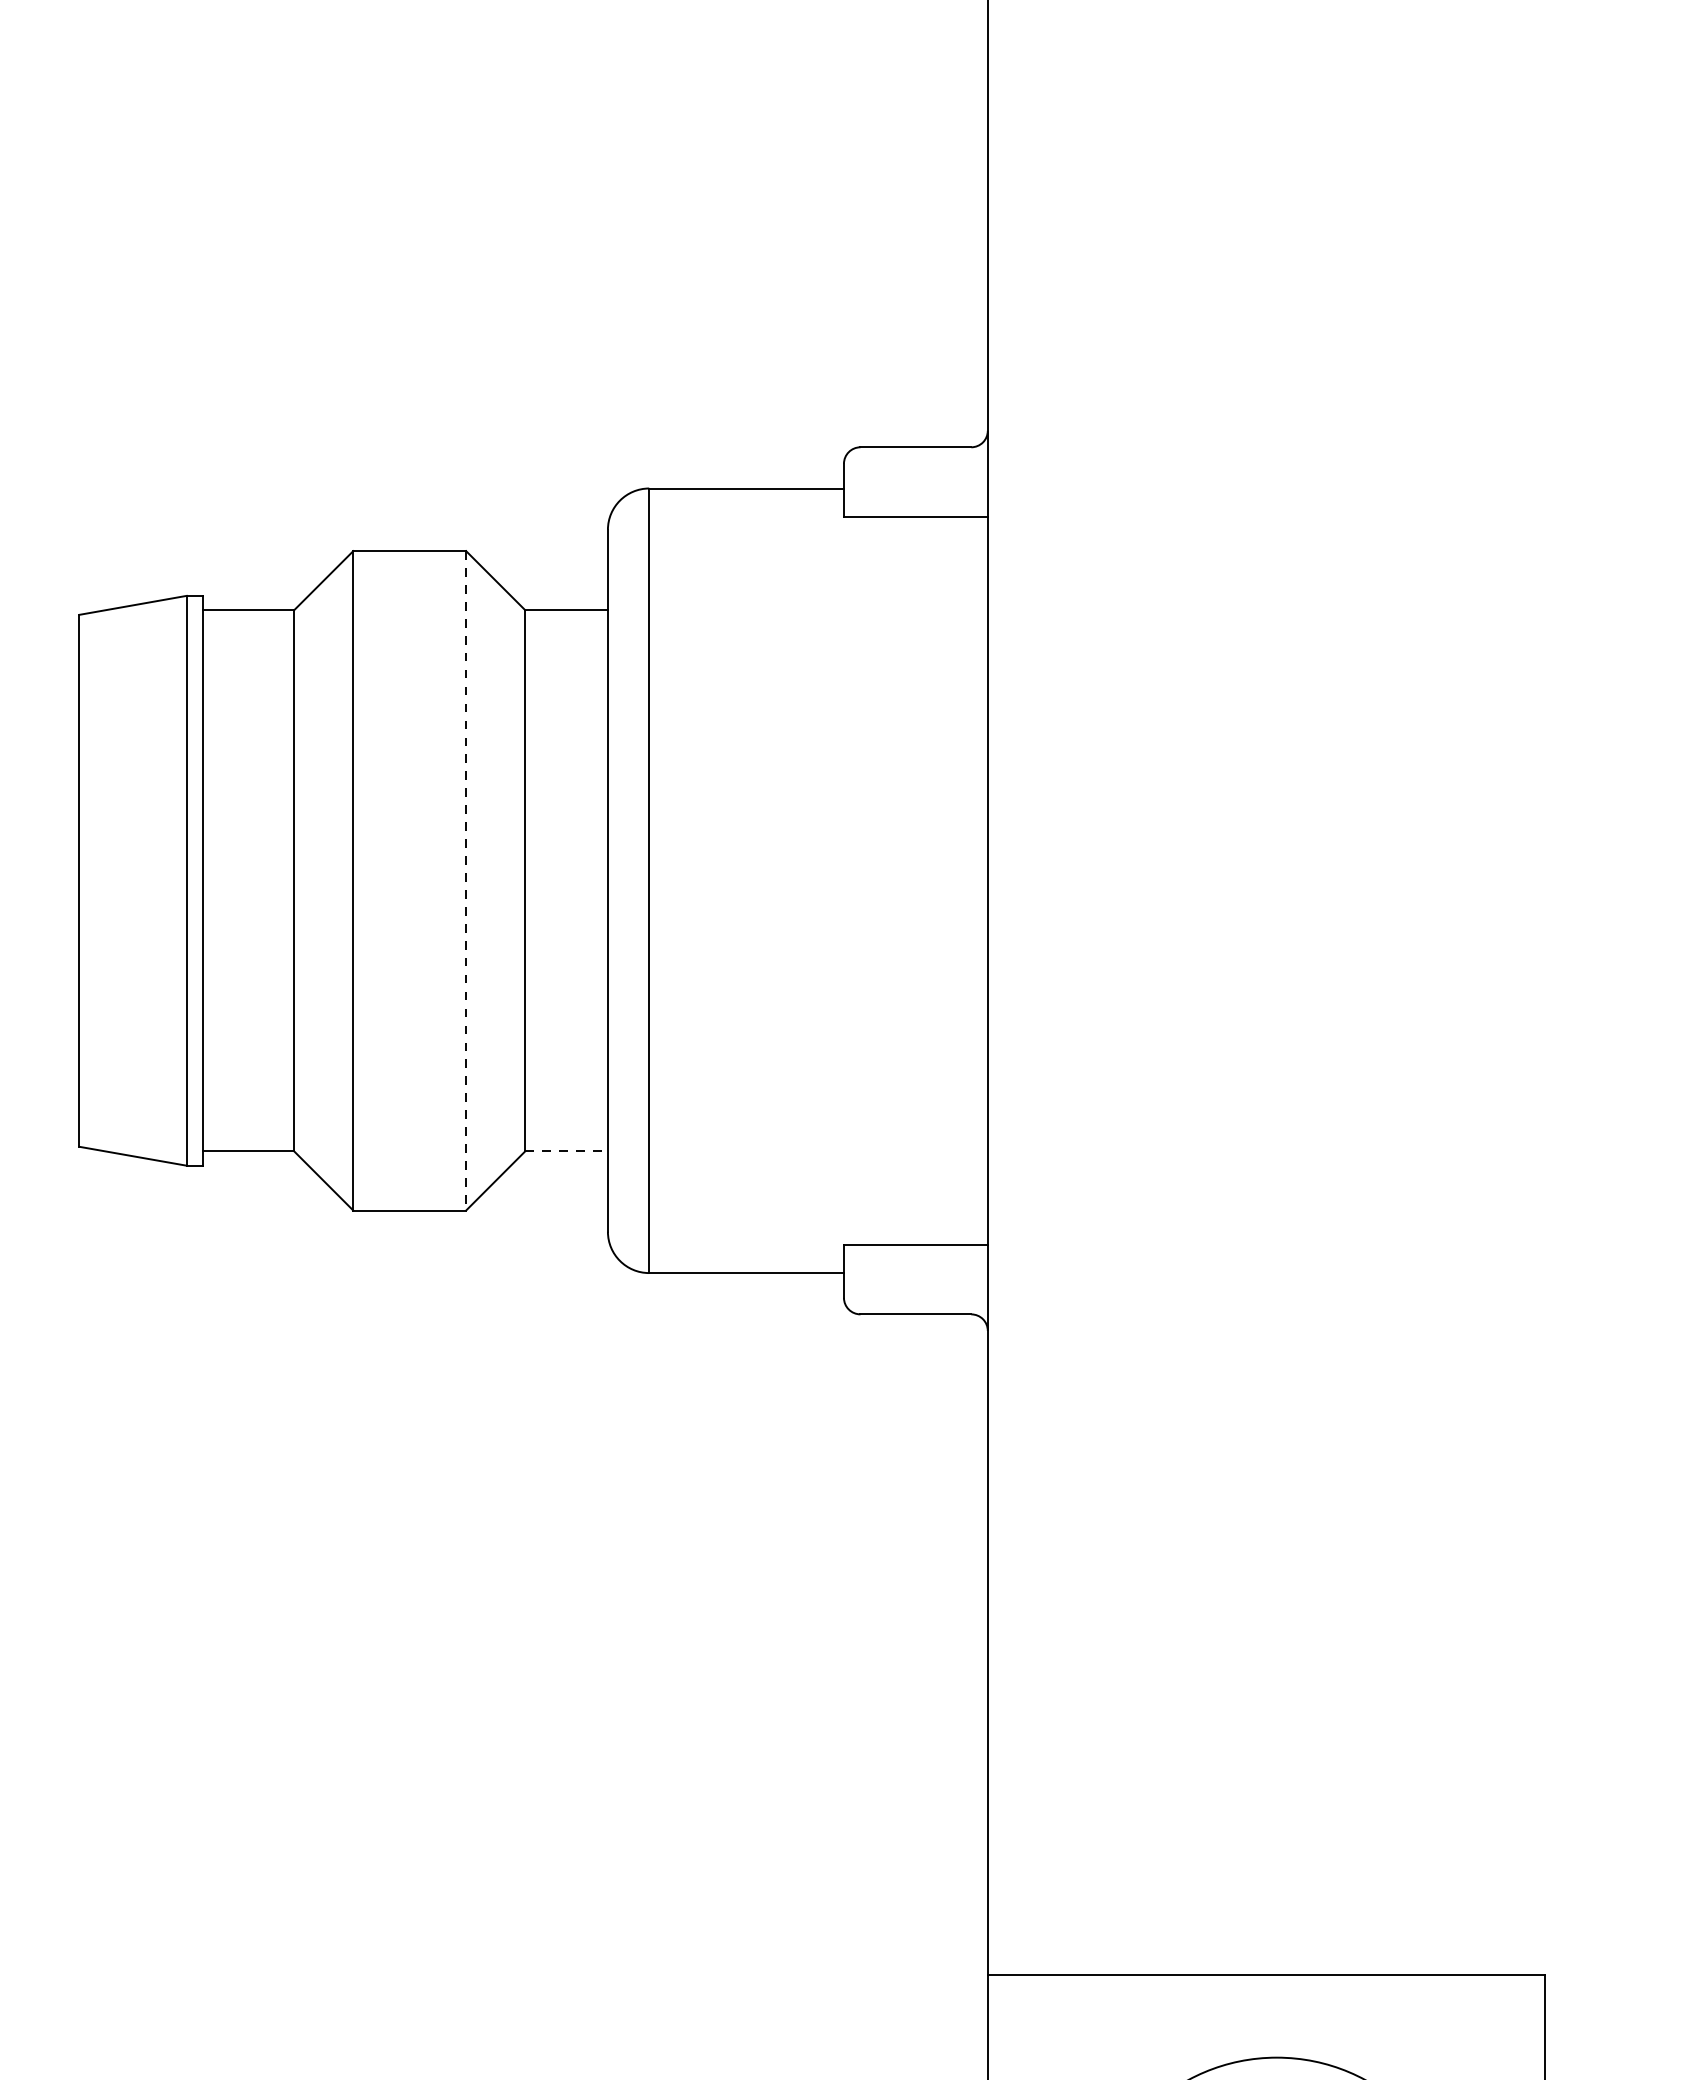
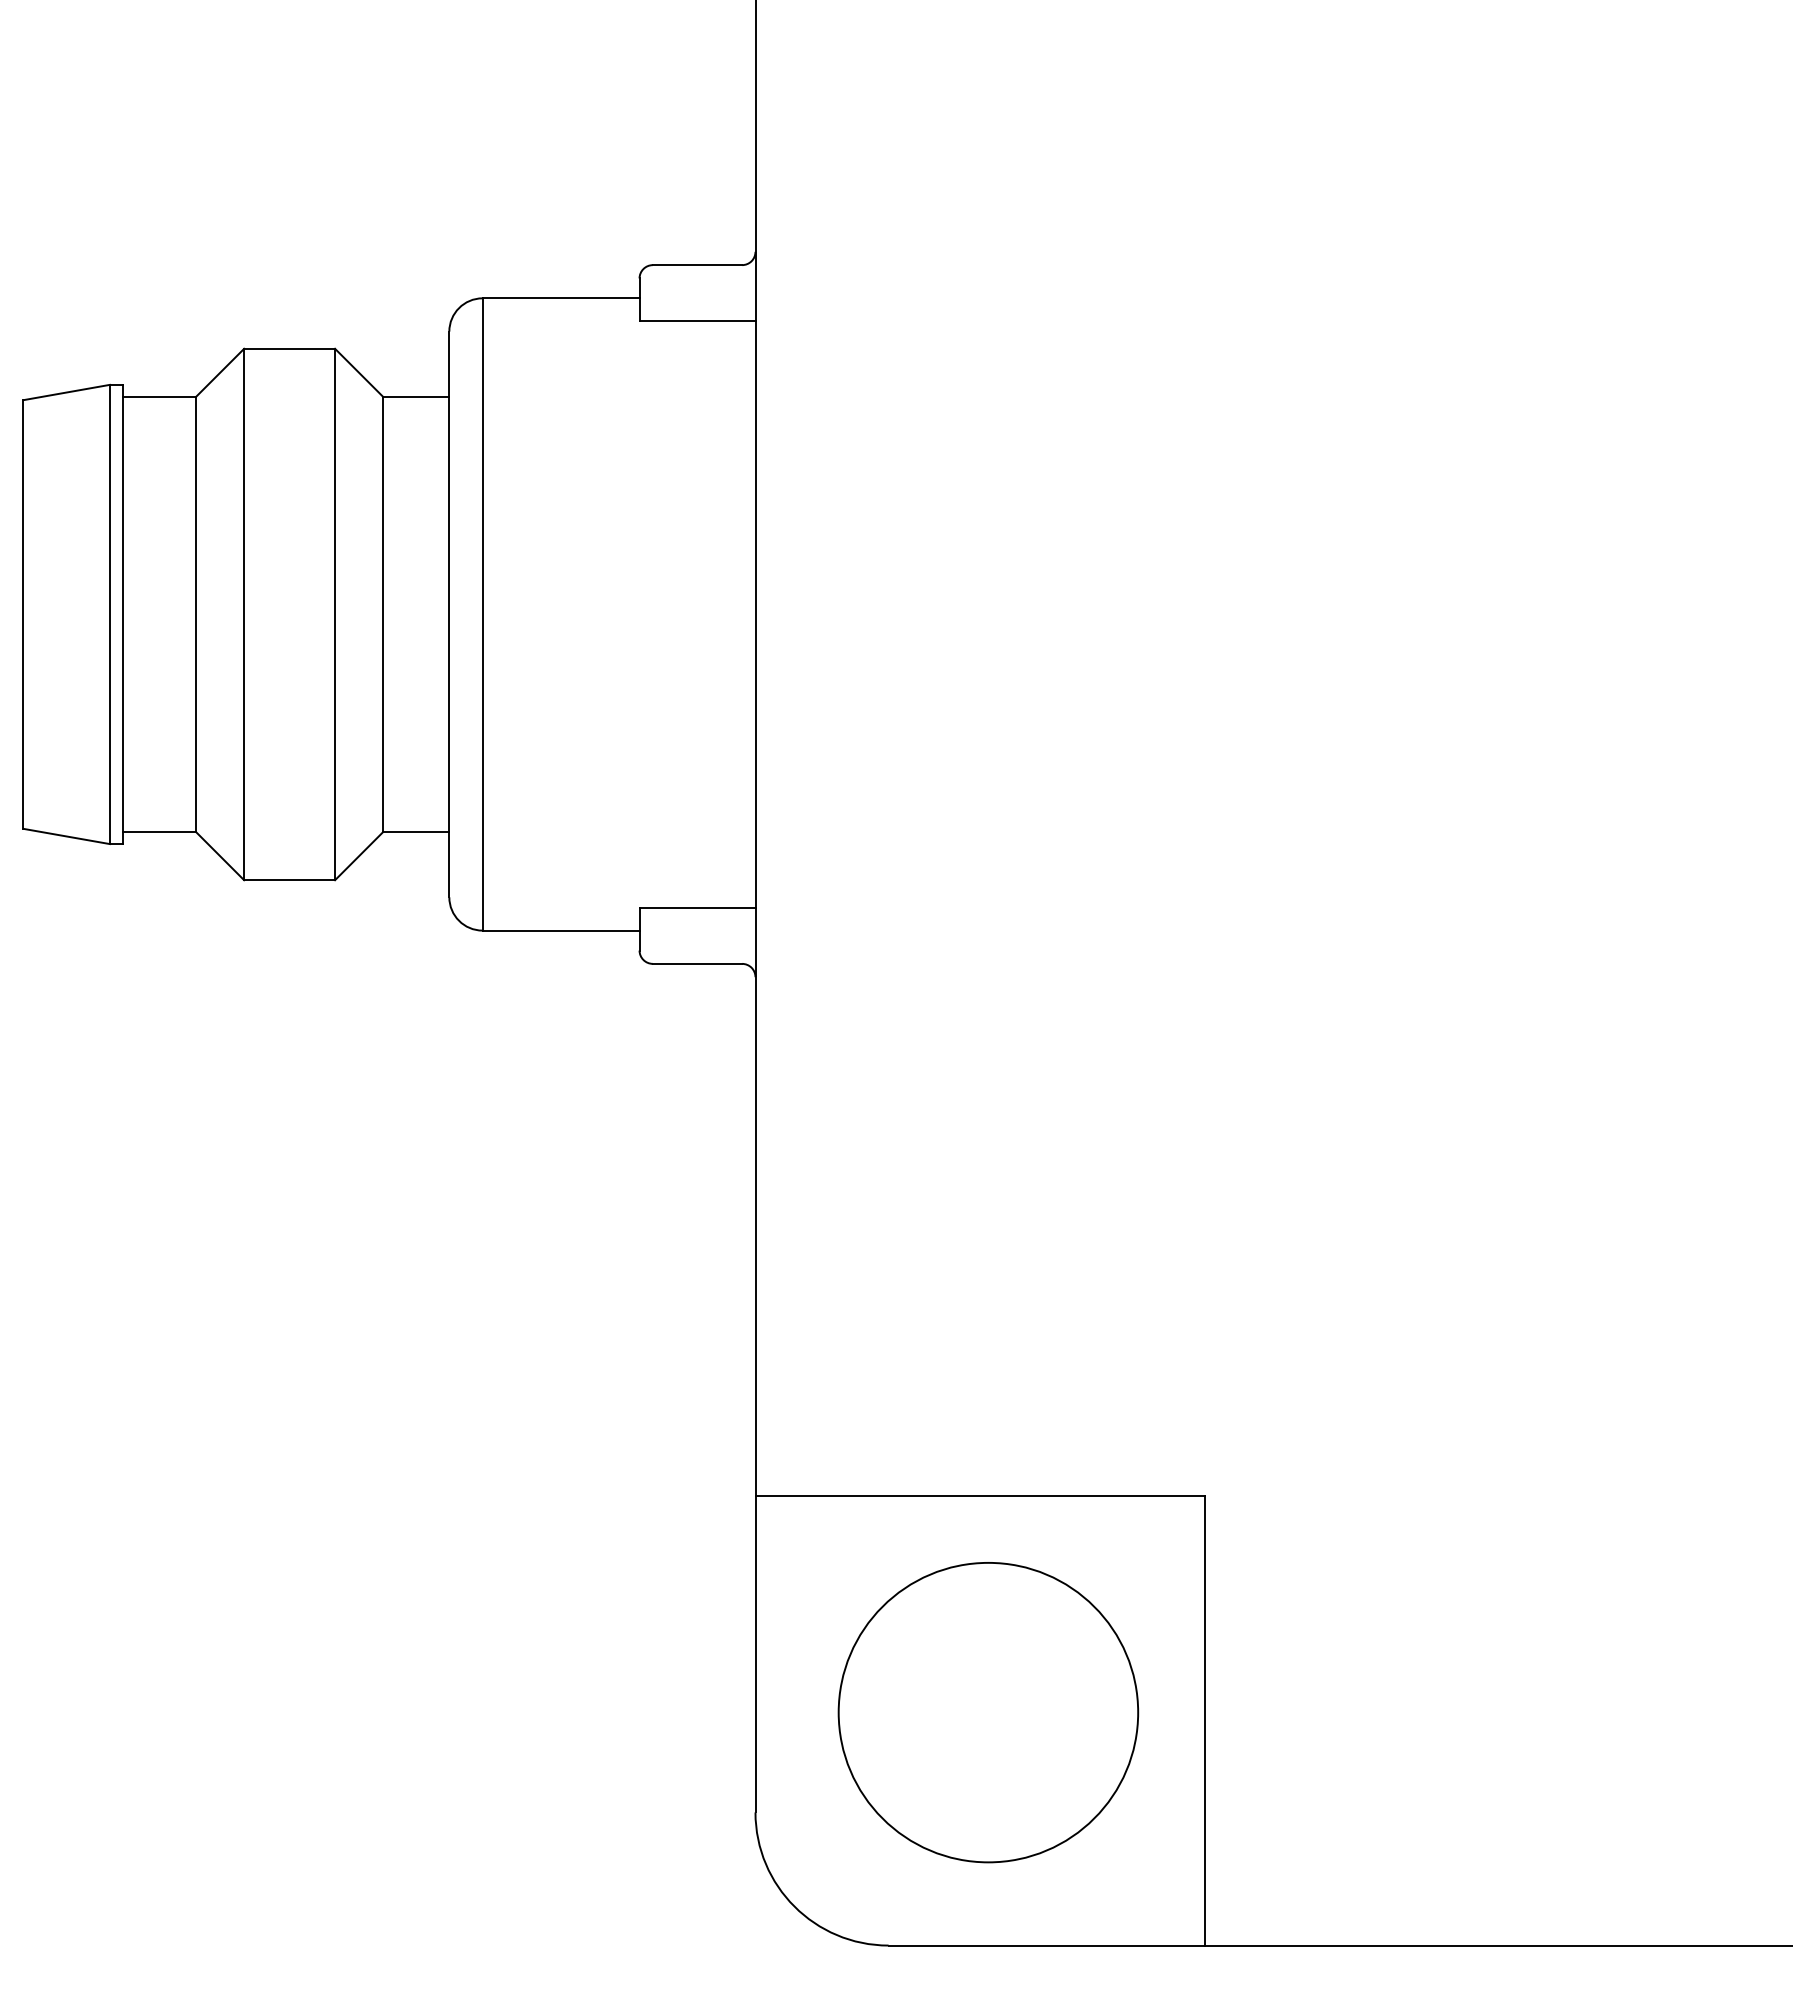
line: (466, 880) -> (335, 614), dashed -> solid
line: (567, 1151) -> (416, 832), dashed -> solid

